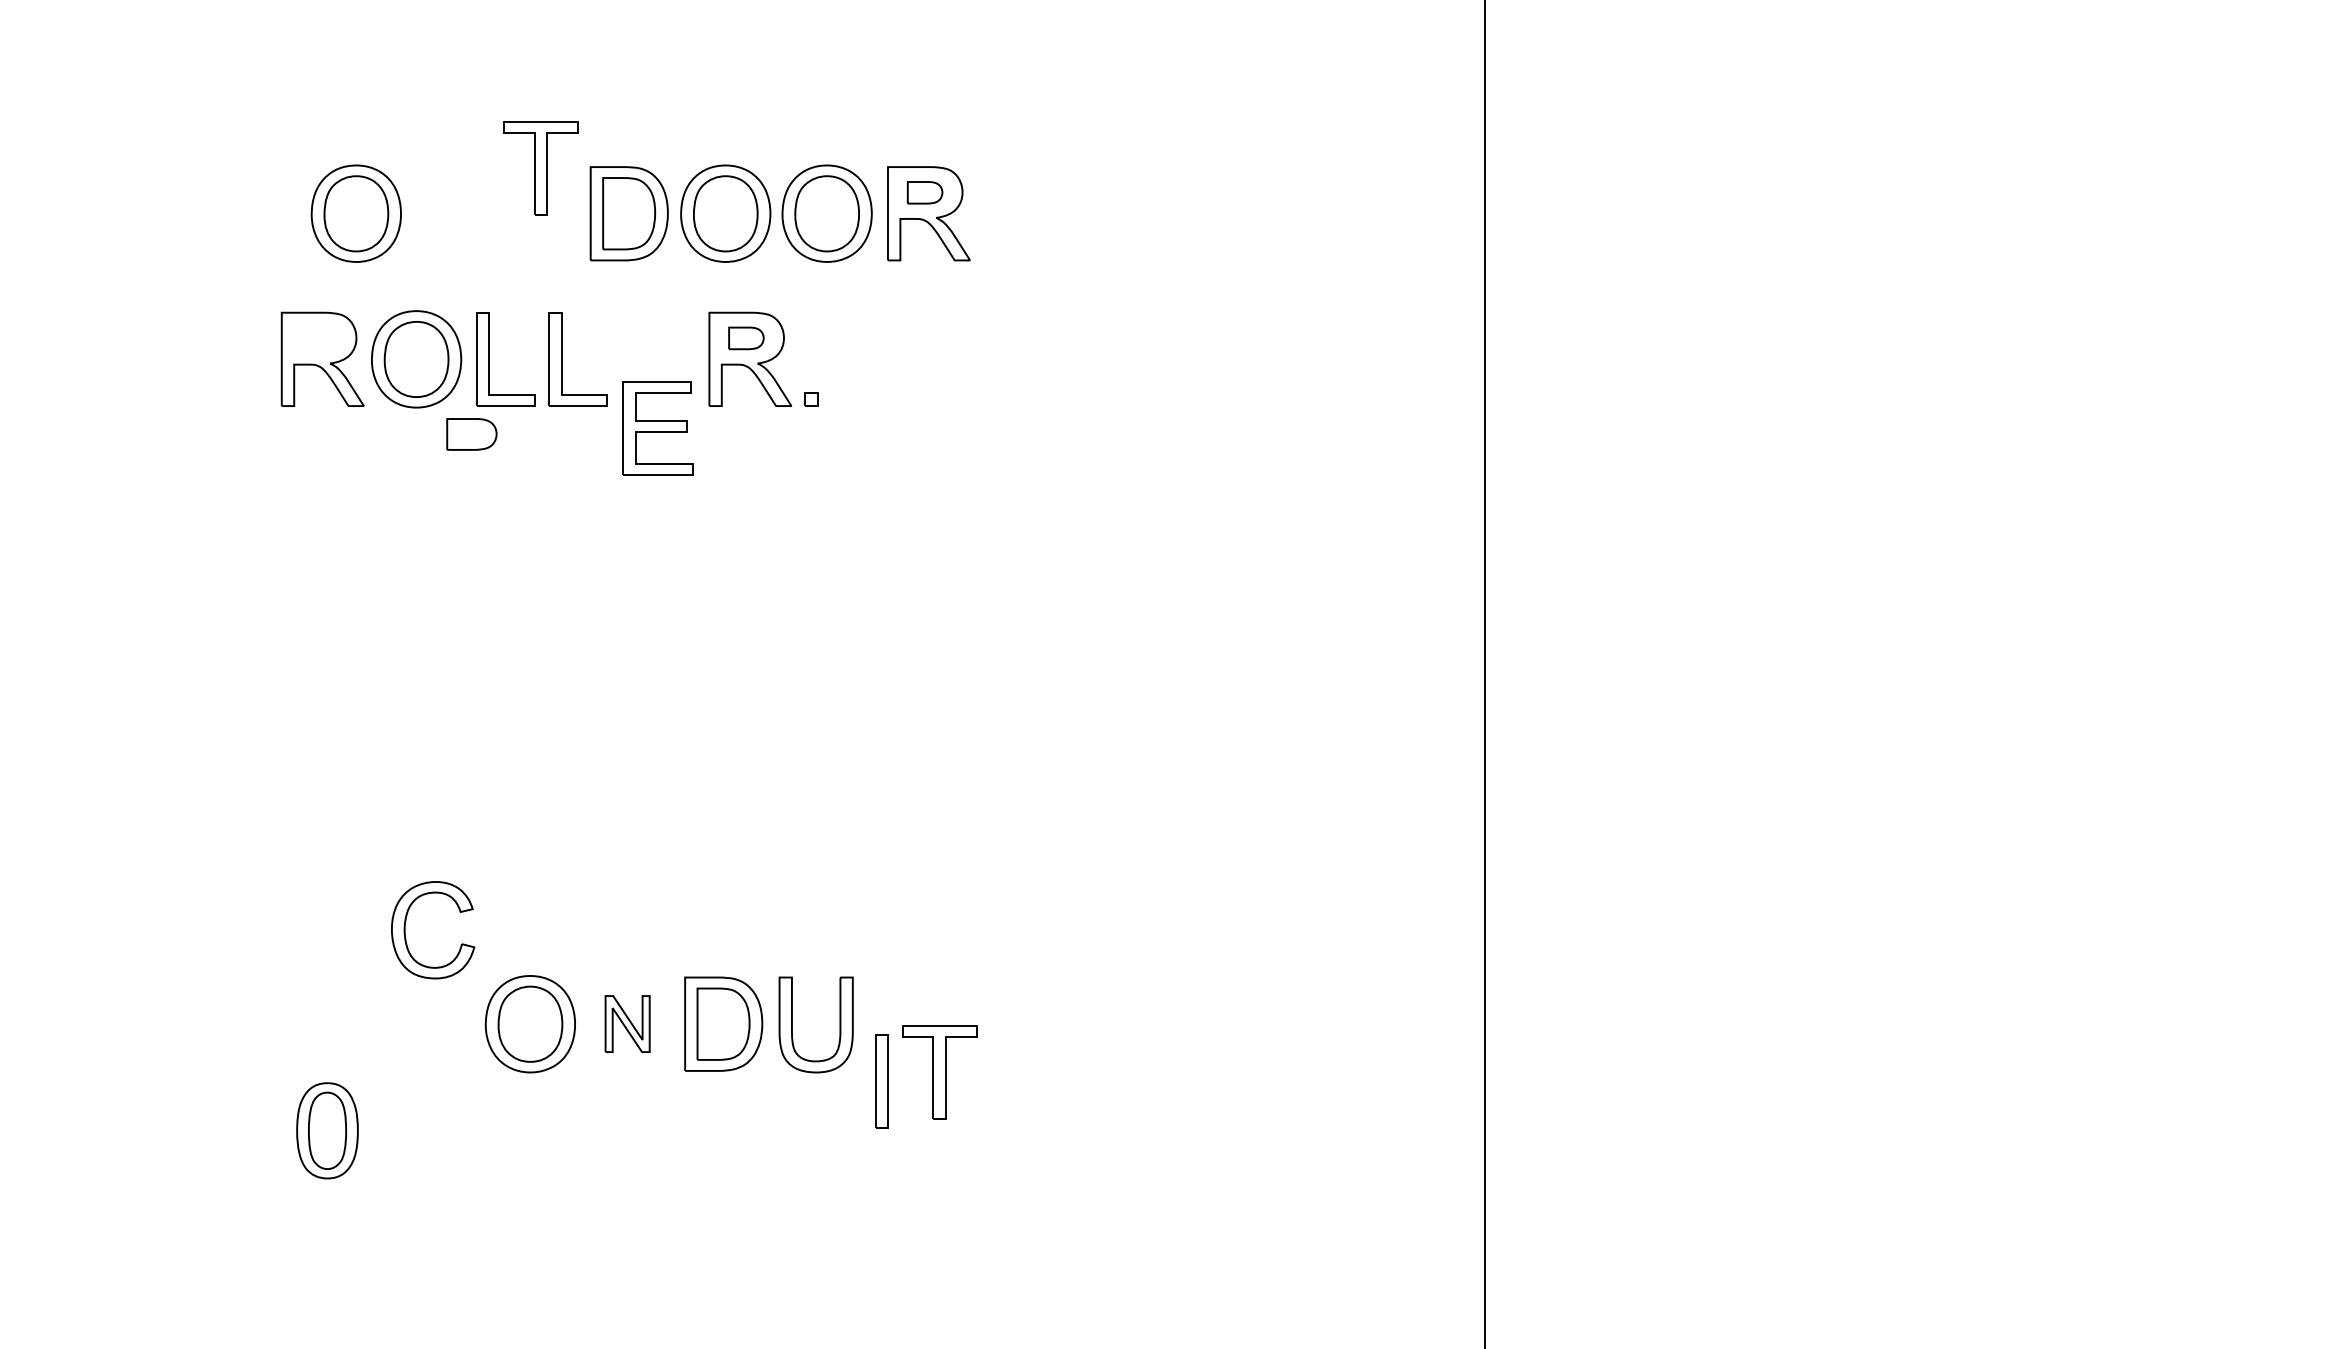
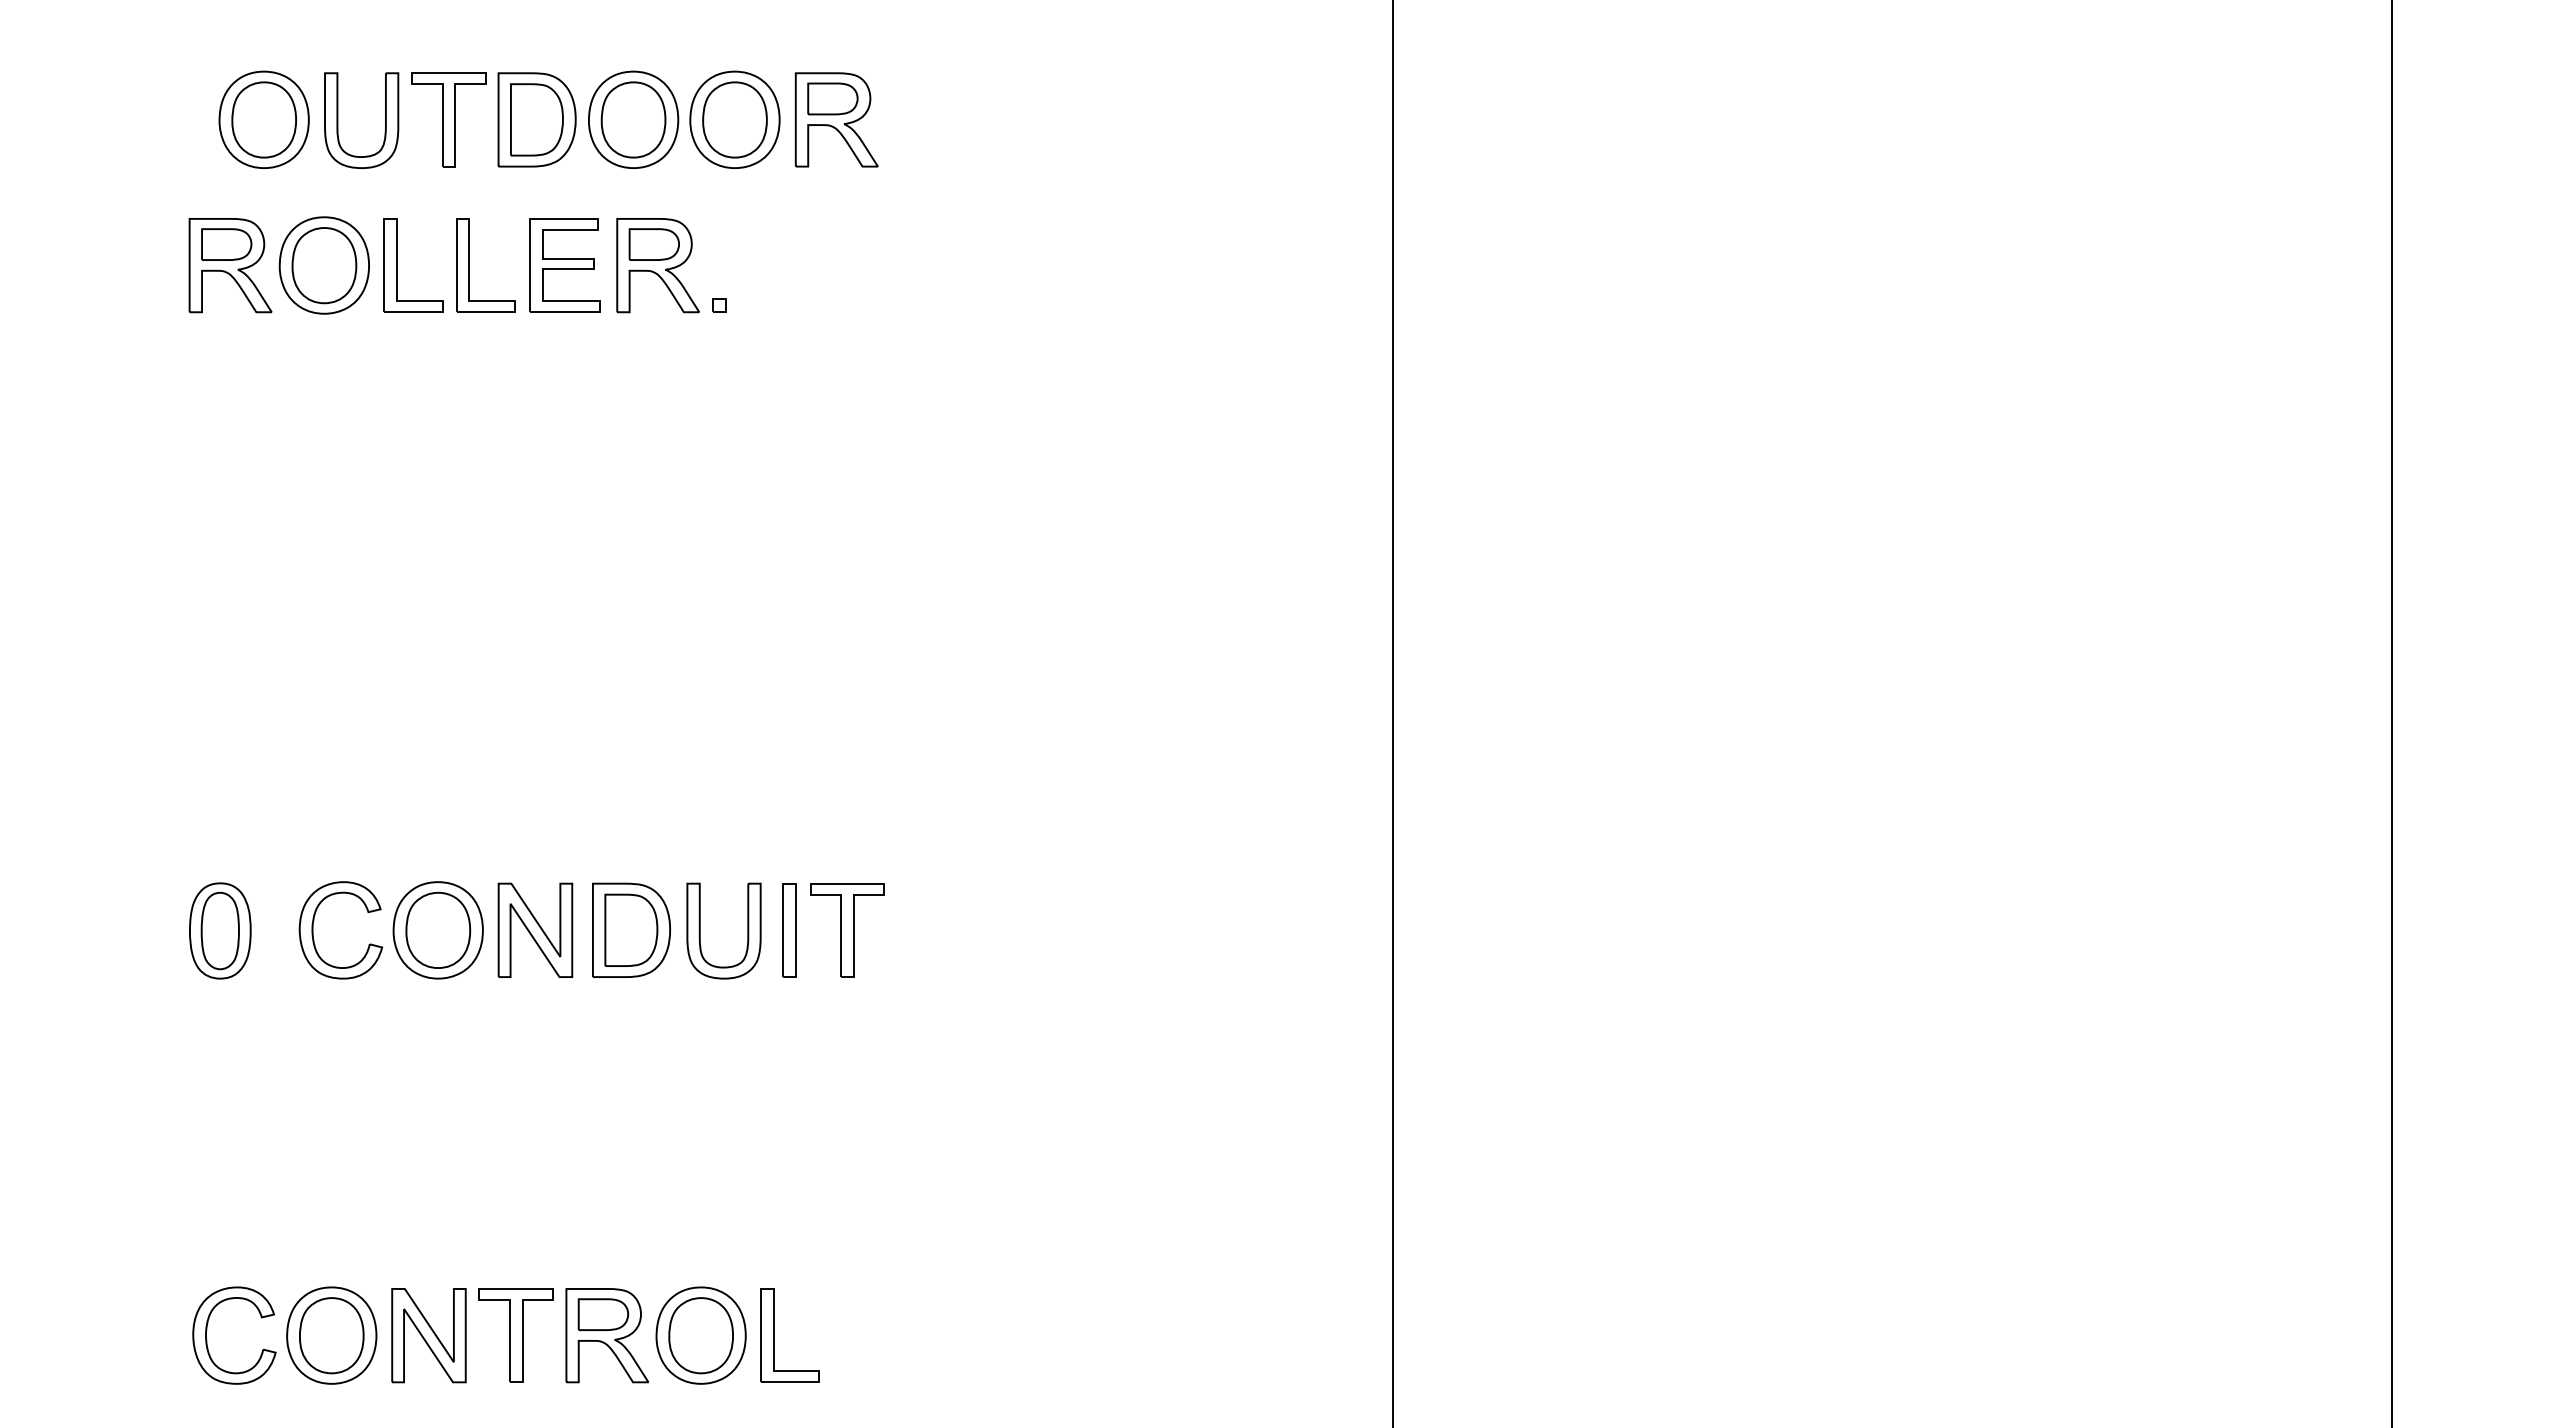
part: (540, 168) -> (448, 119), moved
part: (924, 192) -> (832, 98), size x1.43
part: (430, 214) -> (338, 120), added
part: (745, 338) -> (653, 244), size x1.43
part: (657, 428) -> (564, 265), moved
part: (471, 434) -> (226, 244), moved
part: (405, 930) -> (313, 930), moved
part: (627, 1023) -> (535, 929), size x1.67
part: (939, 1072) -> (847, 930), moved
part: (881, 1081) -> (789, 930), moved
part: (327, 1130) -> (220, 930), moved

